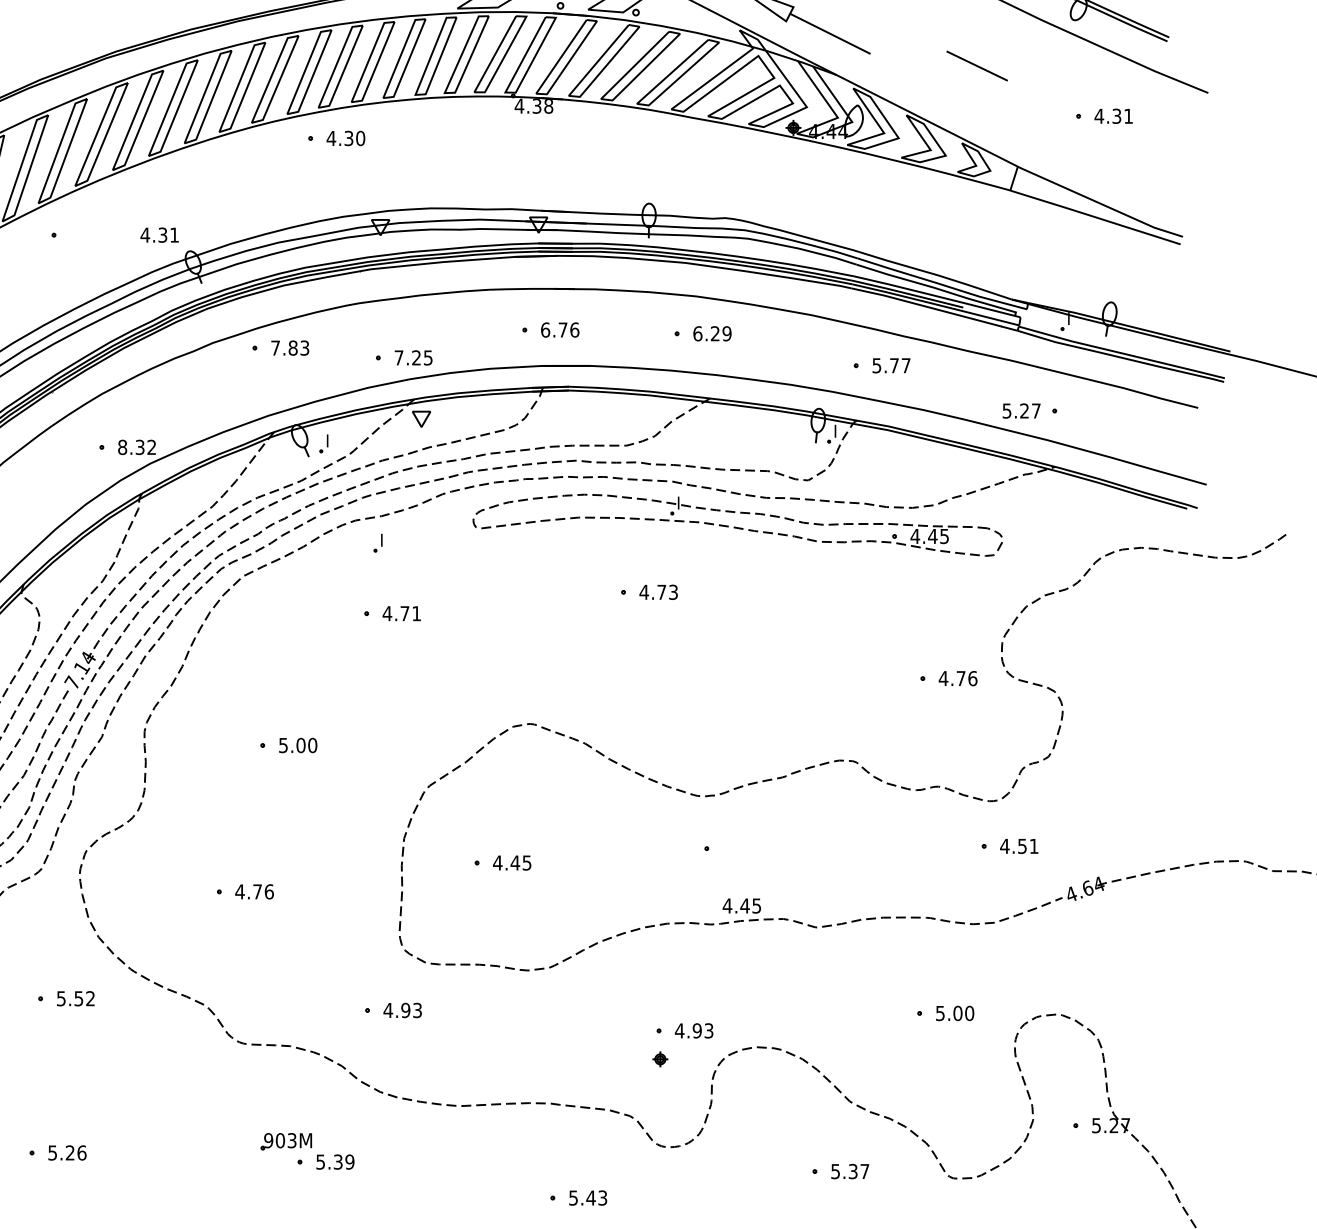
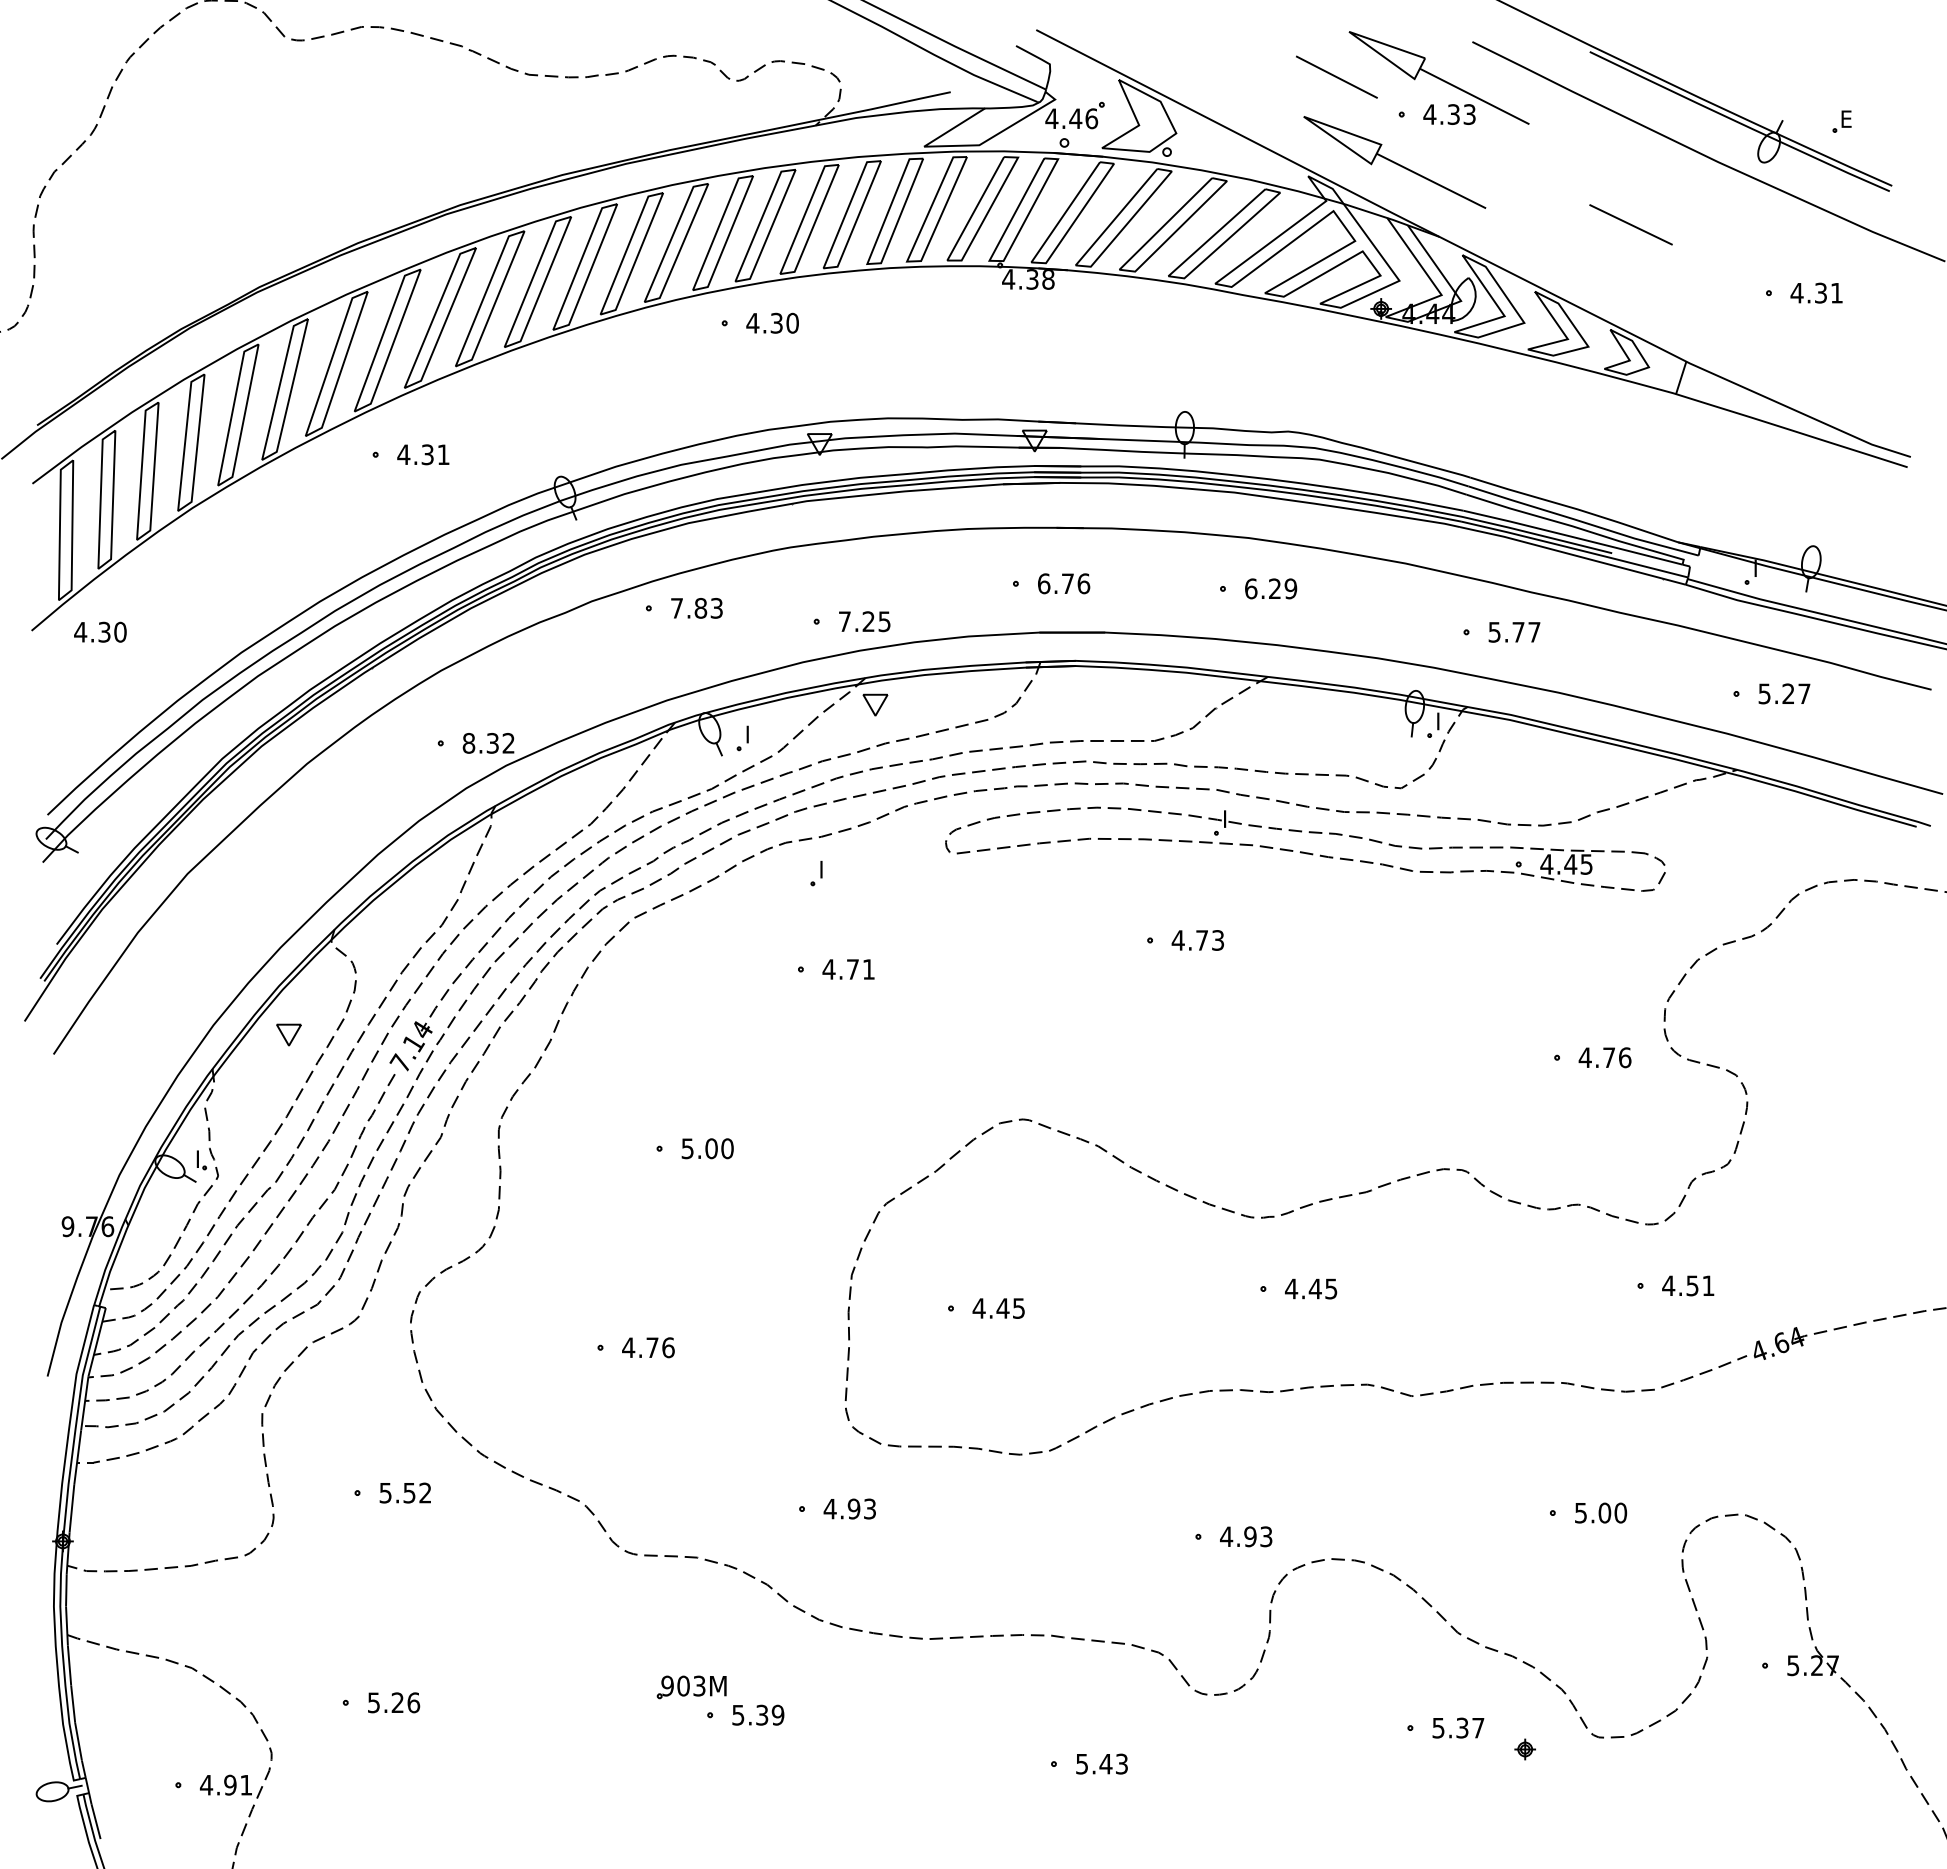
text: (159, 234) -> (423, 454), moved
text: (1021, 410) -> (1784, 693), moved
text: (742, 905) -> (1311, 1288), moved
part: (659, 1059) -> (1524, 1749), moved

